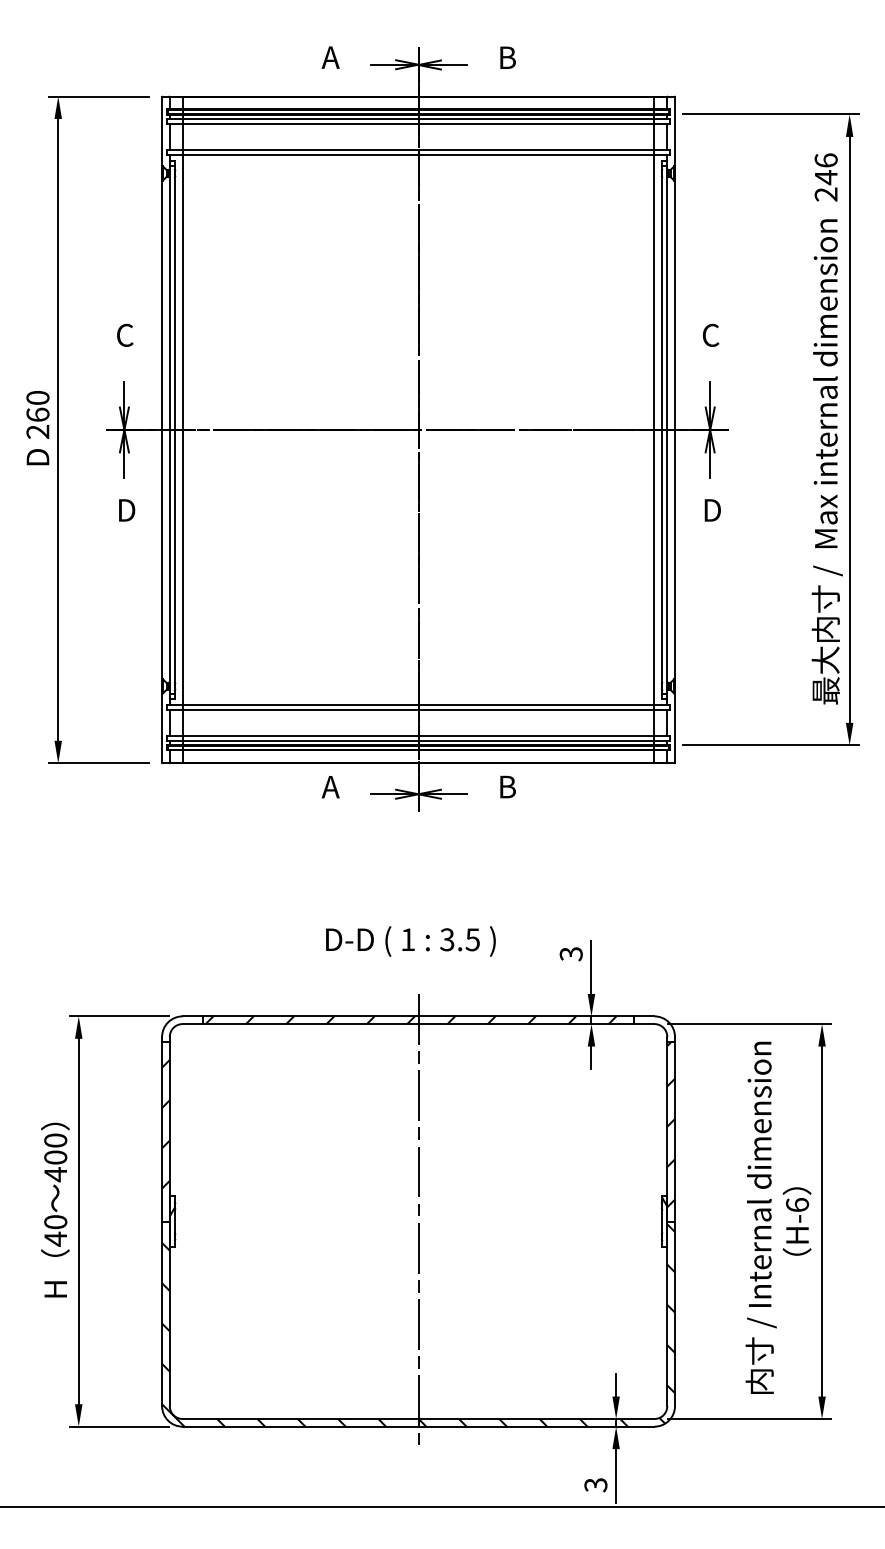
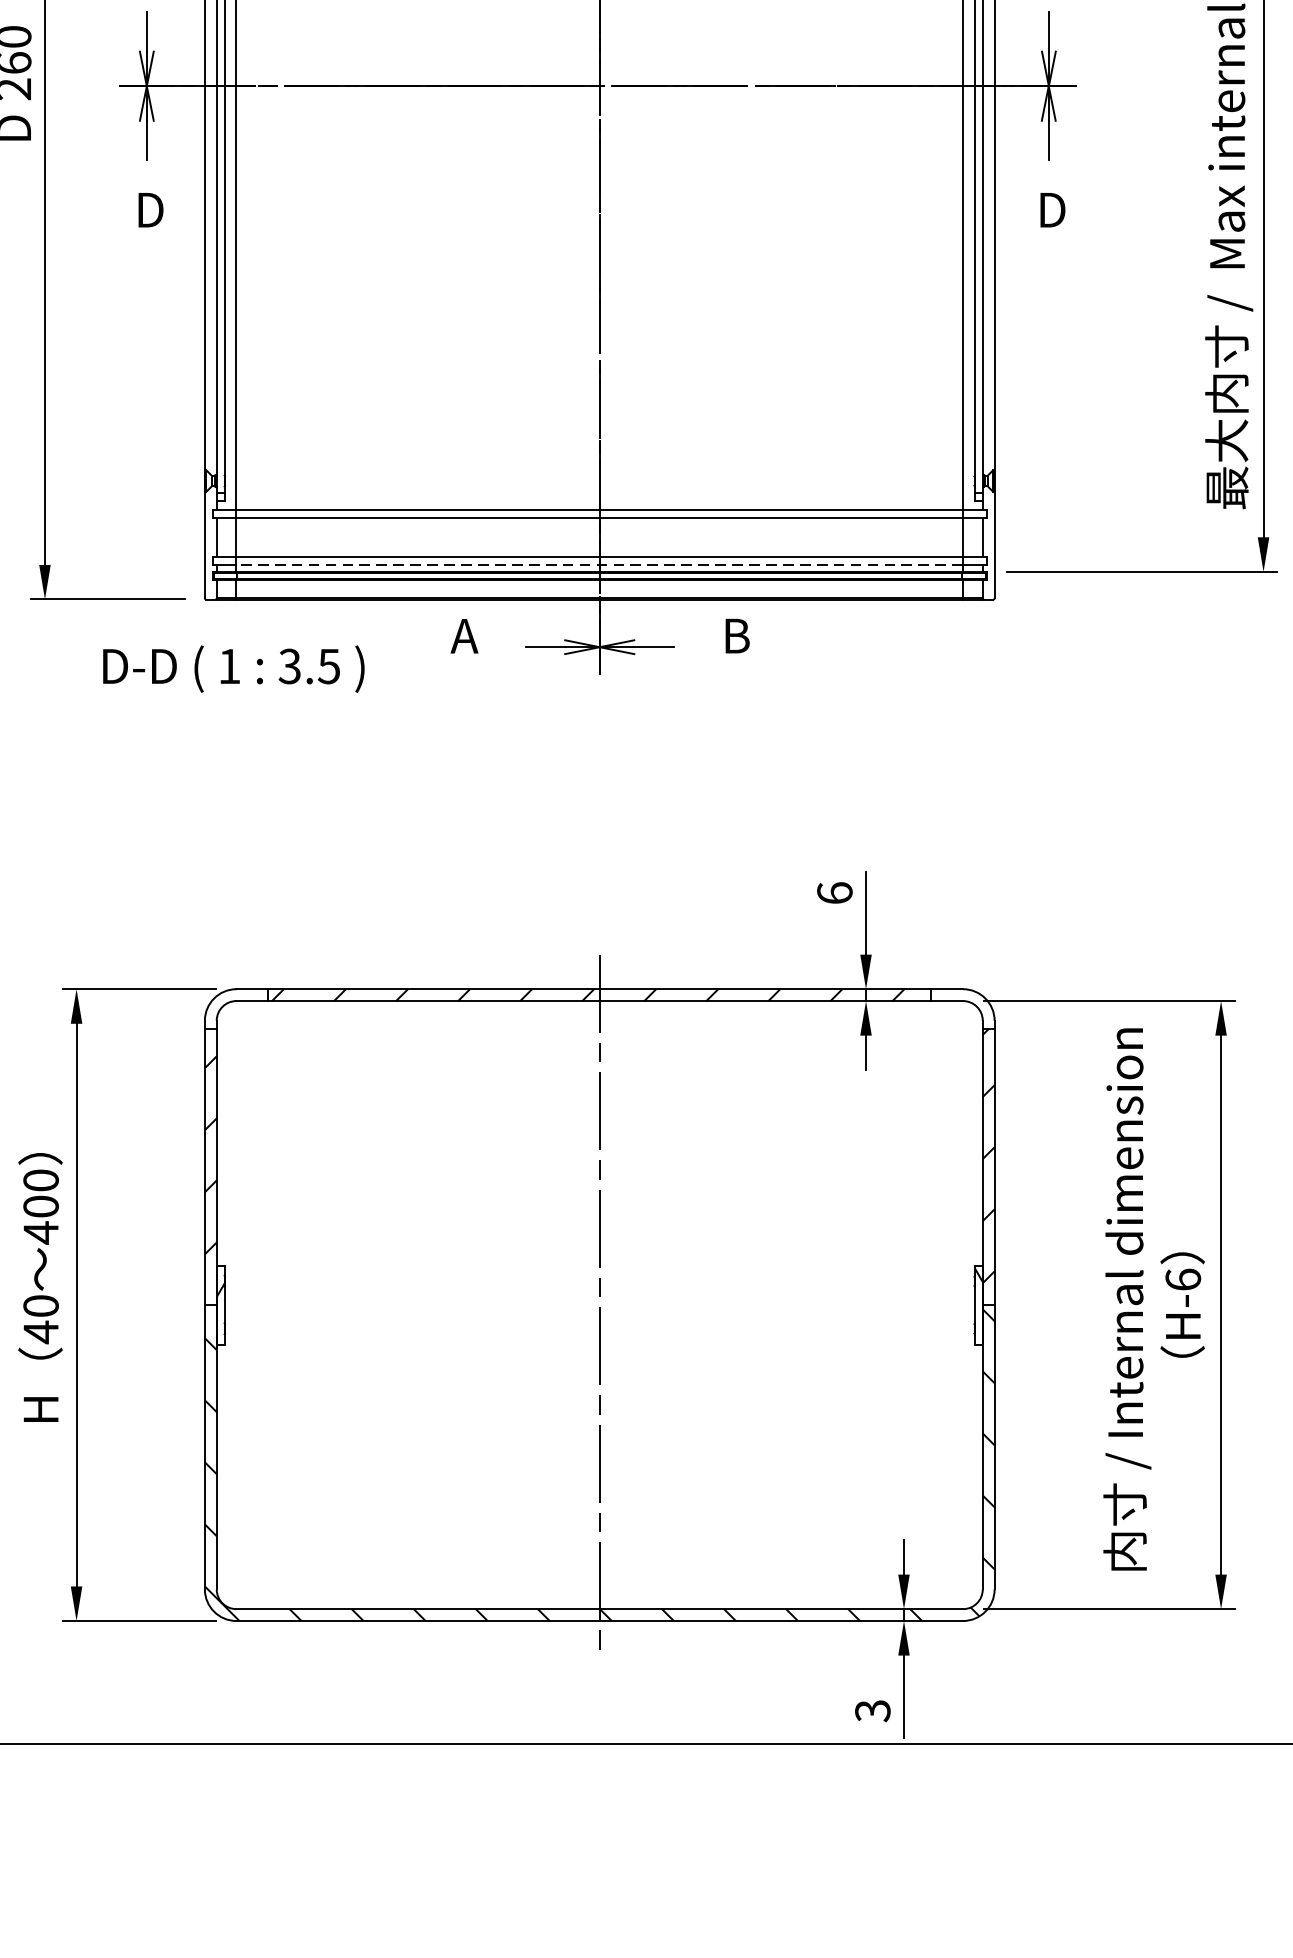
line: (418, 740) -> (599, 564), solid -> dashed
text: (410, 941) -> (233, 669), moved
text: (570, 953) -> (833, 892), 3 -> 6

